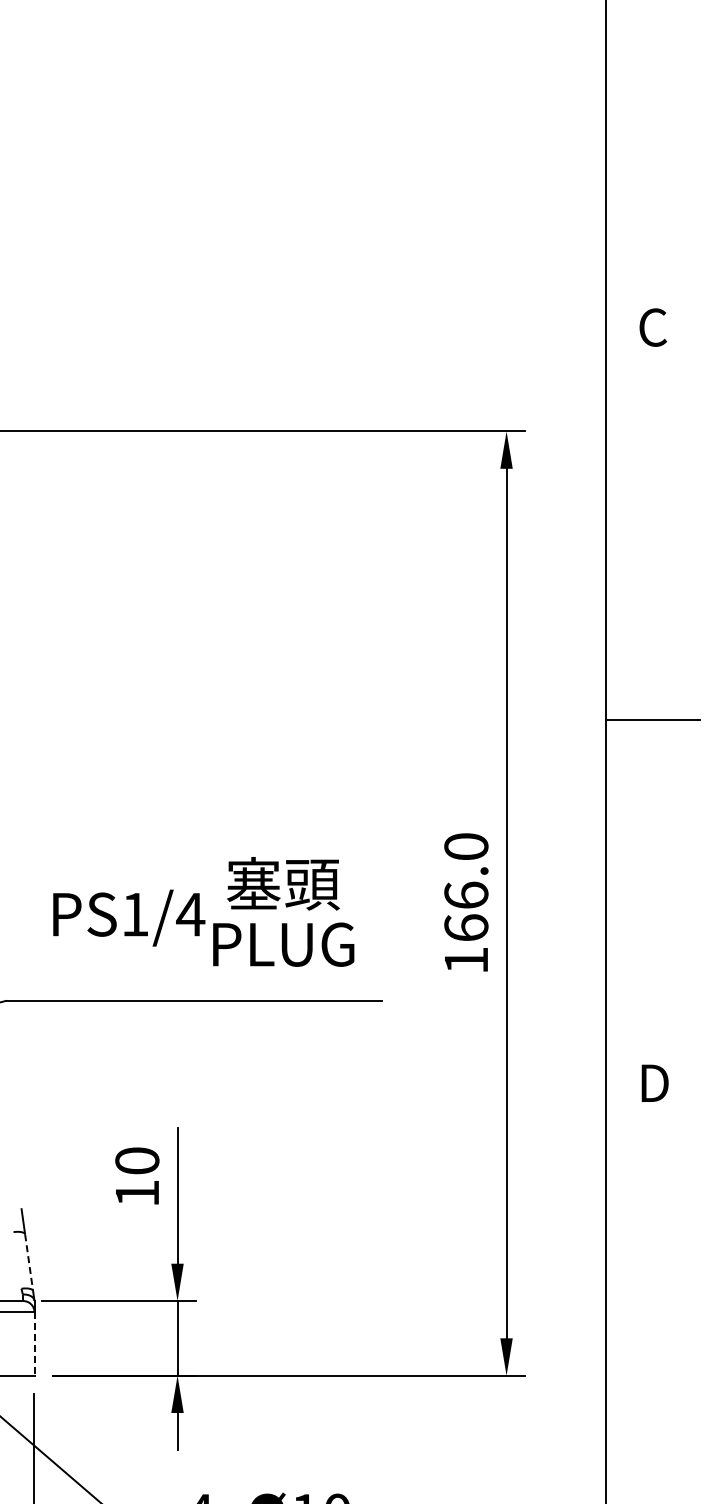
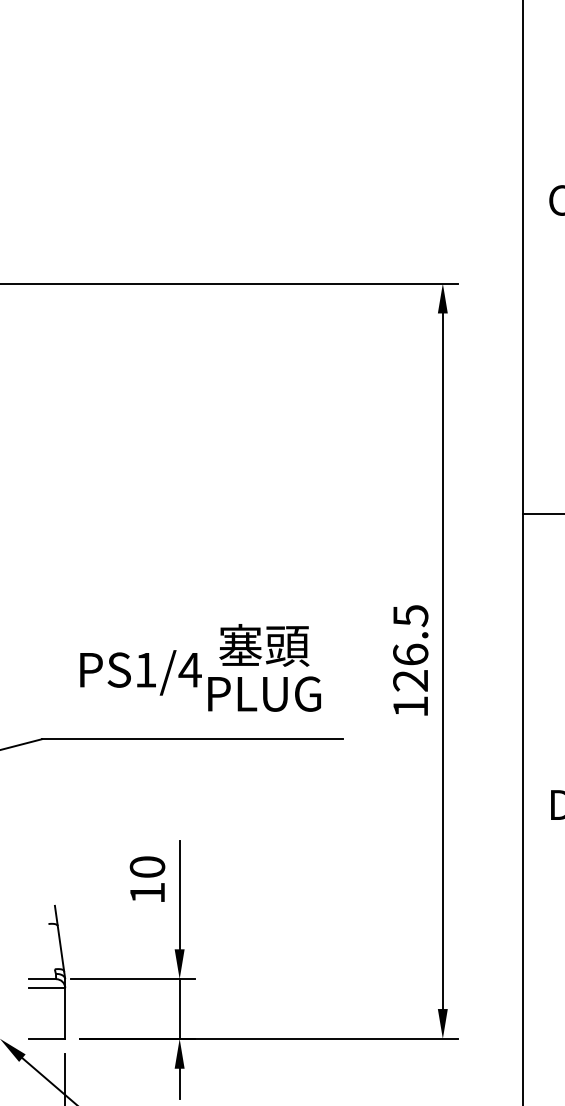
text: (466, 887) -> (410, 648), 166.0 -> 126.5
line: (29, 1262) -> (61, 948), dashed -> solid
line: (34, 1343) -> (65, 1013), dashed -> solid

